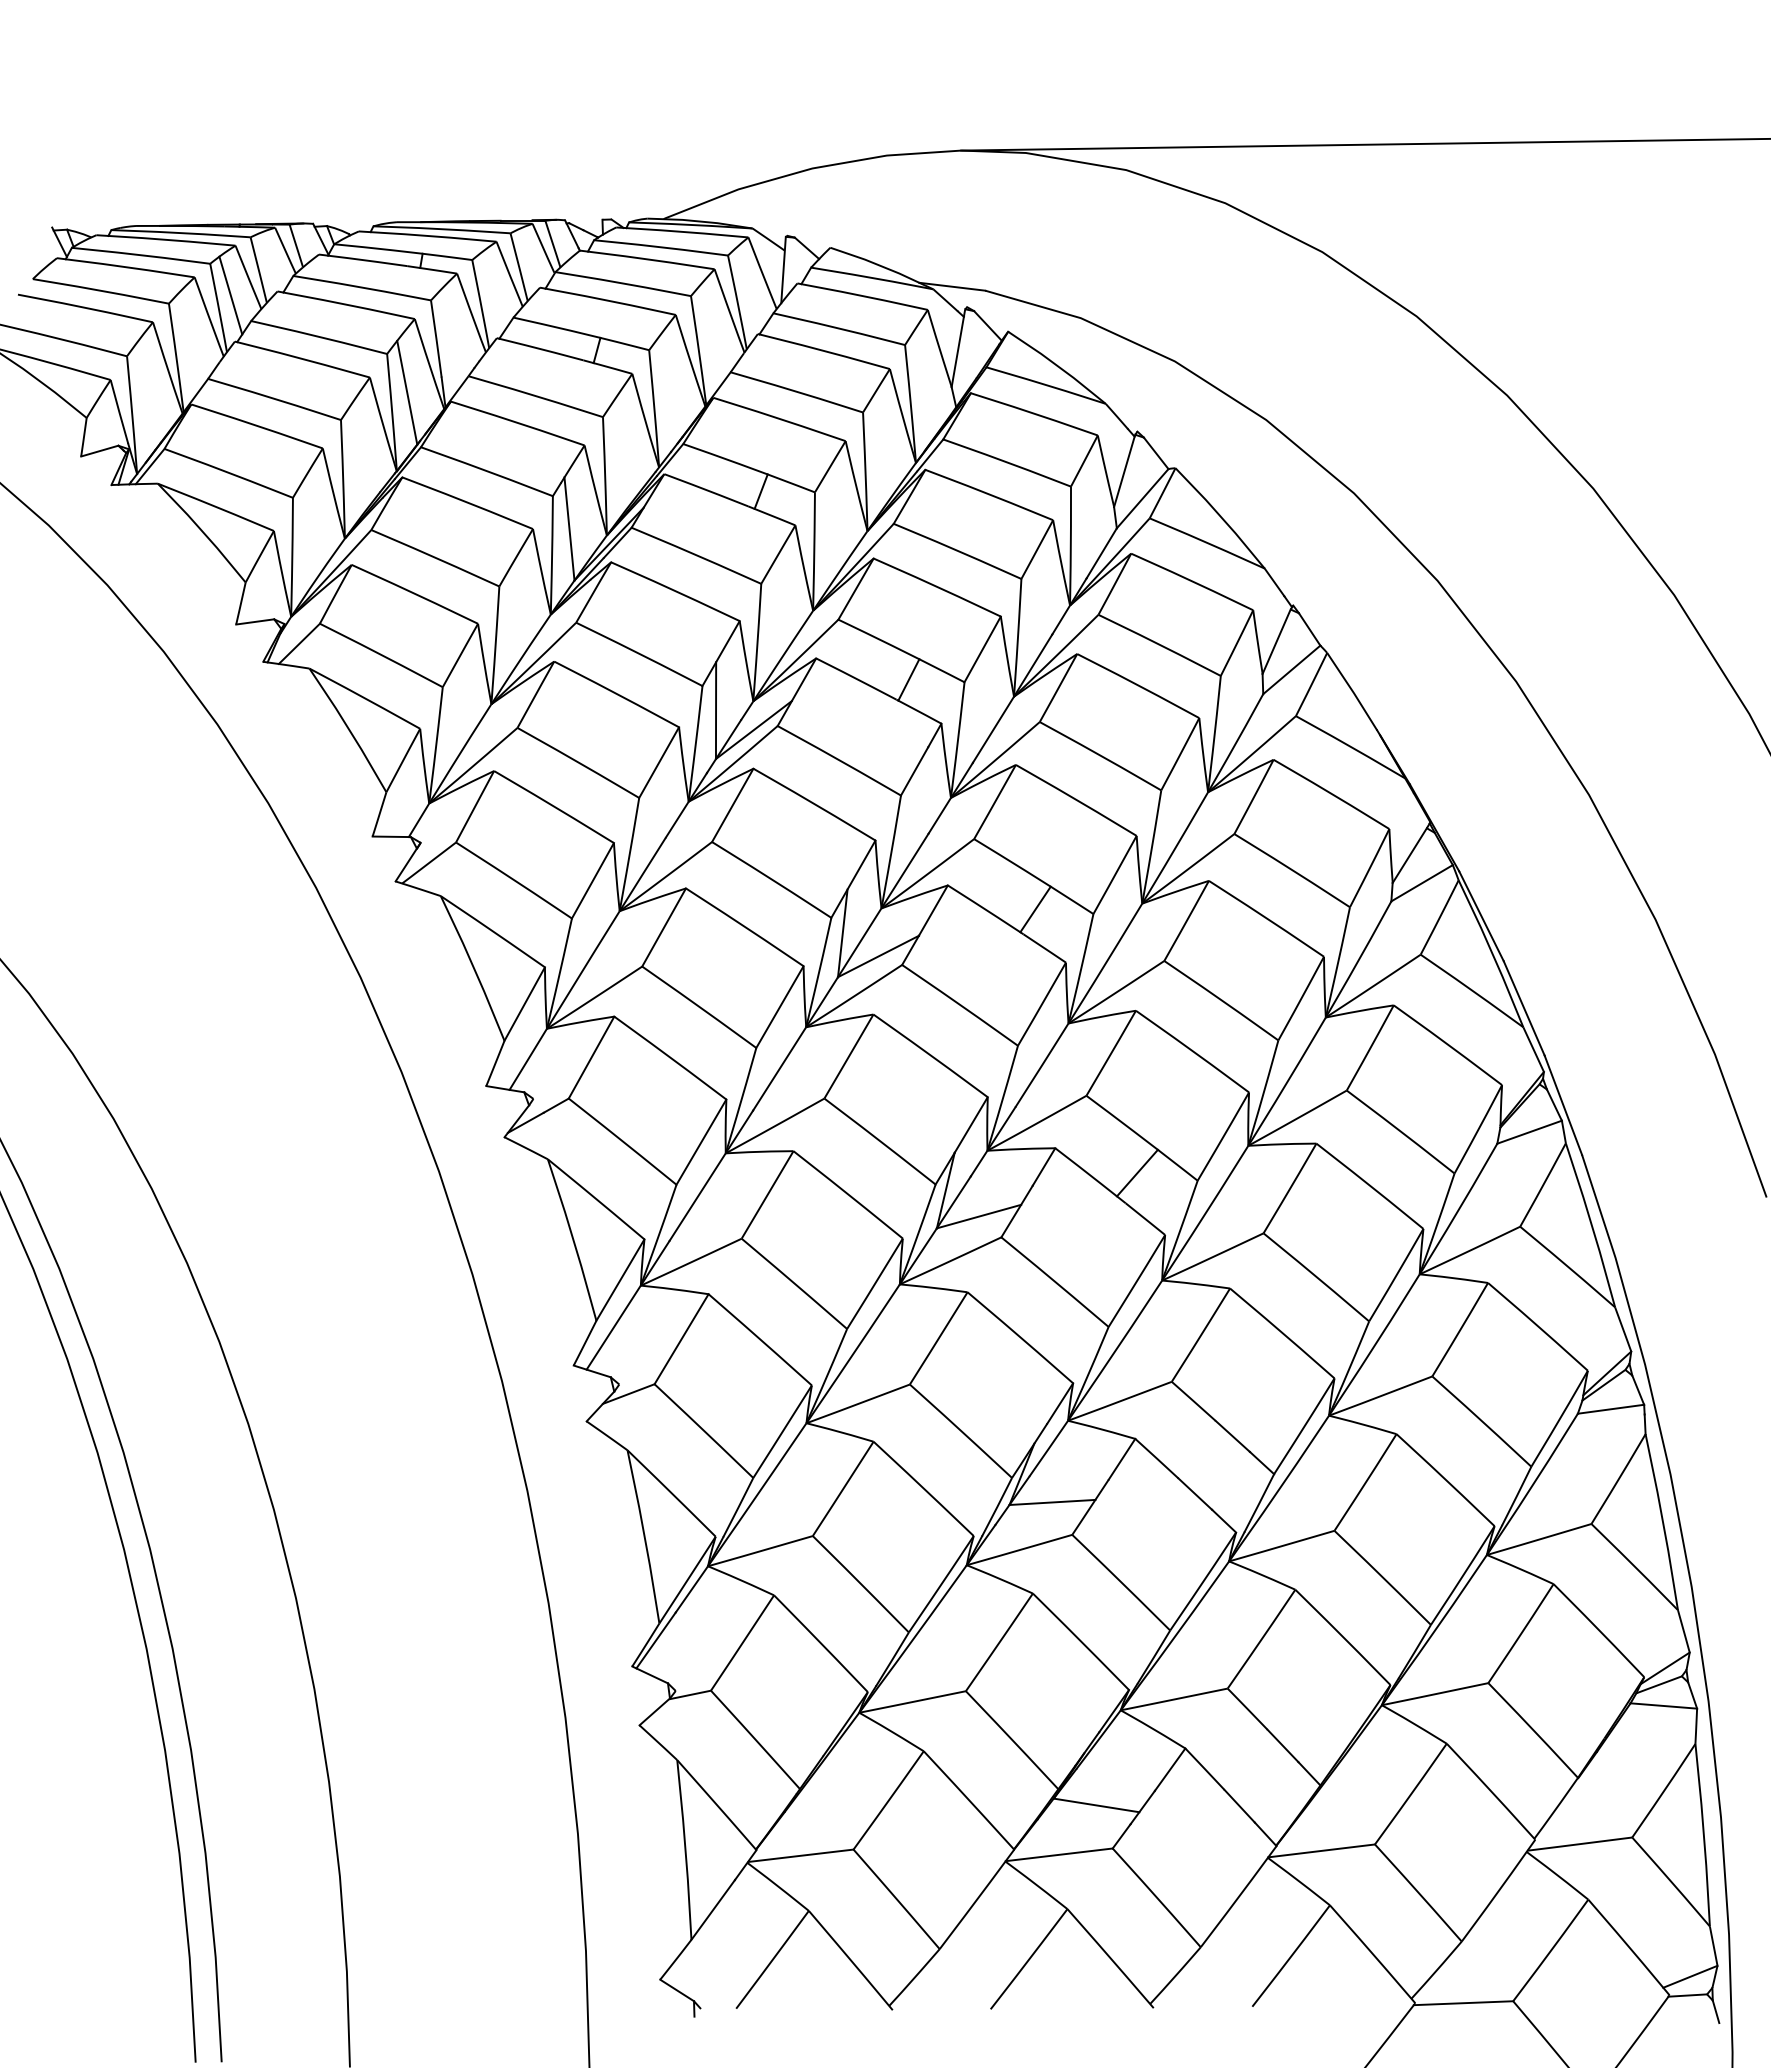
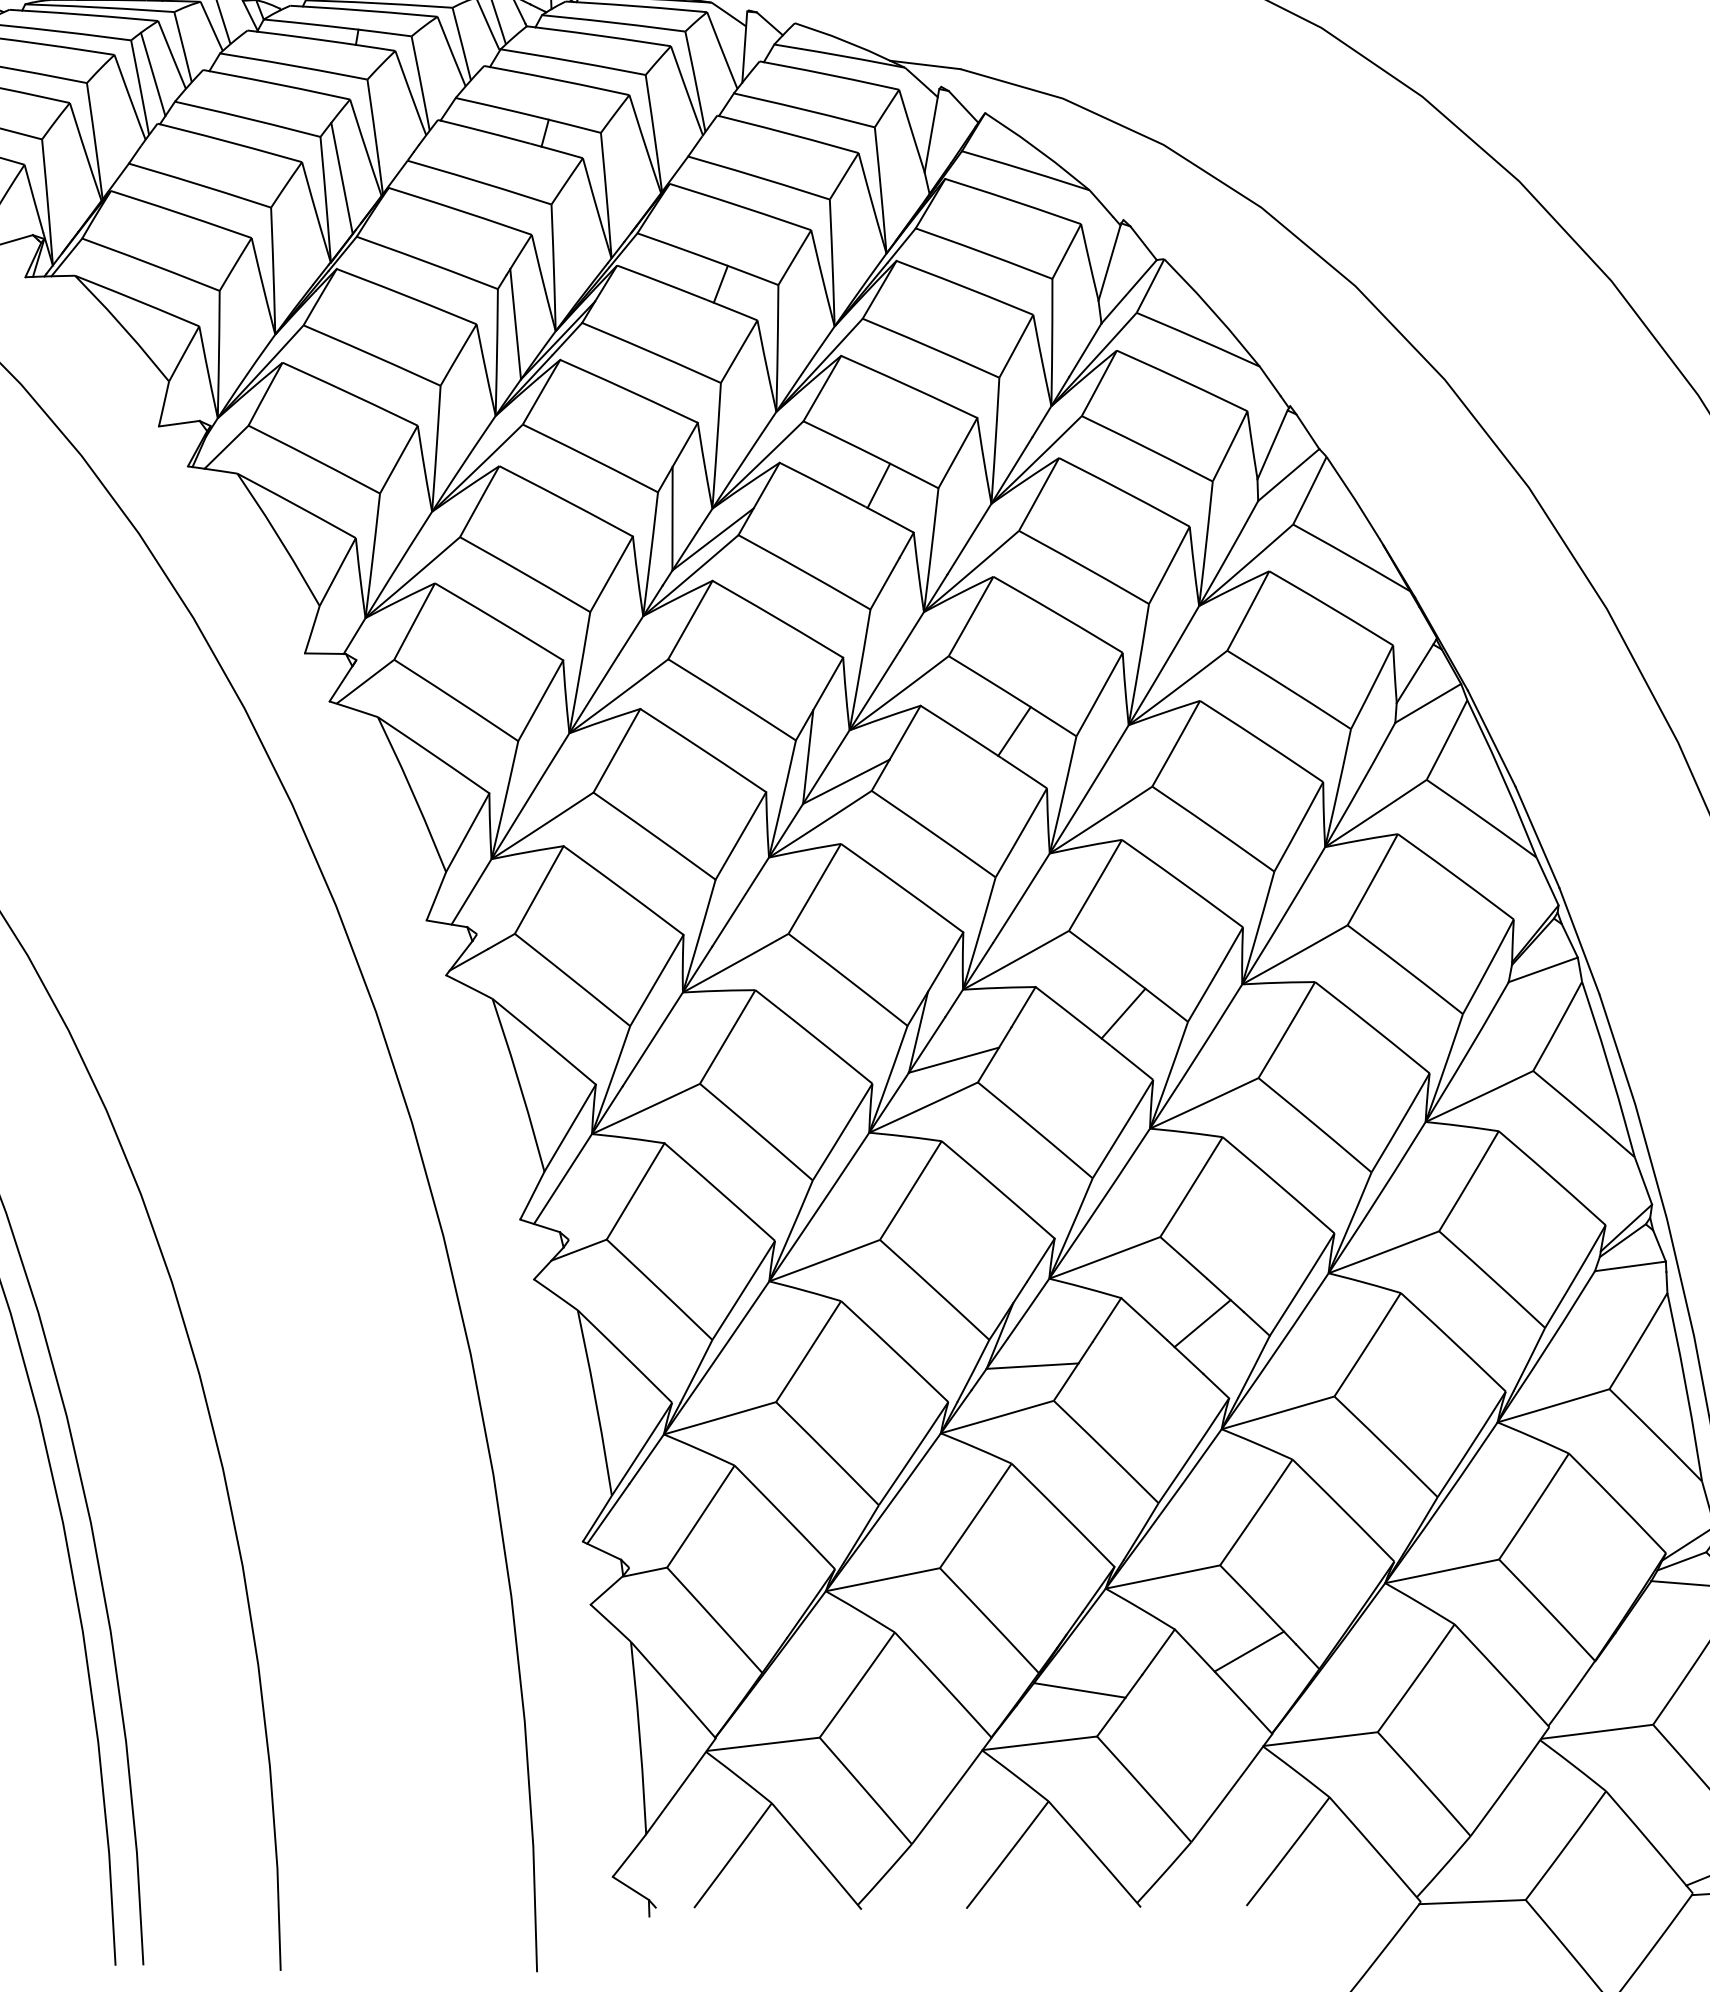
line: (1211, 1462) -> (1202, 1323), added
line: (1254, 1768) -> (1248, 1650), added

